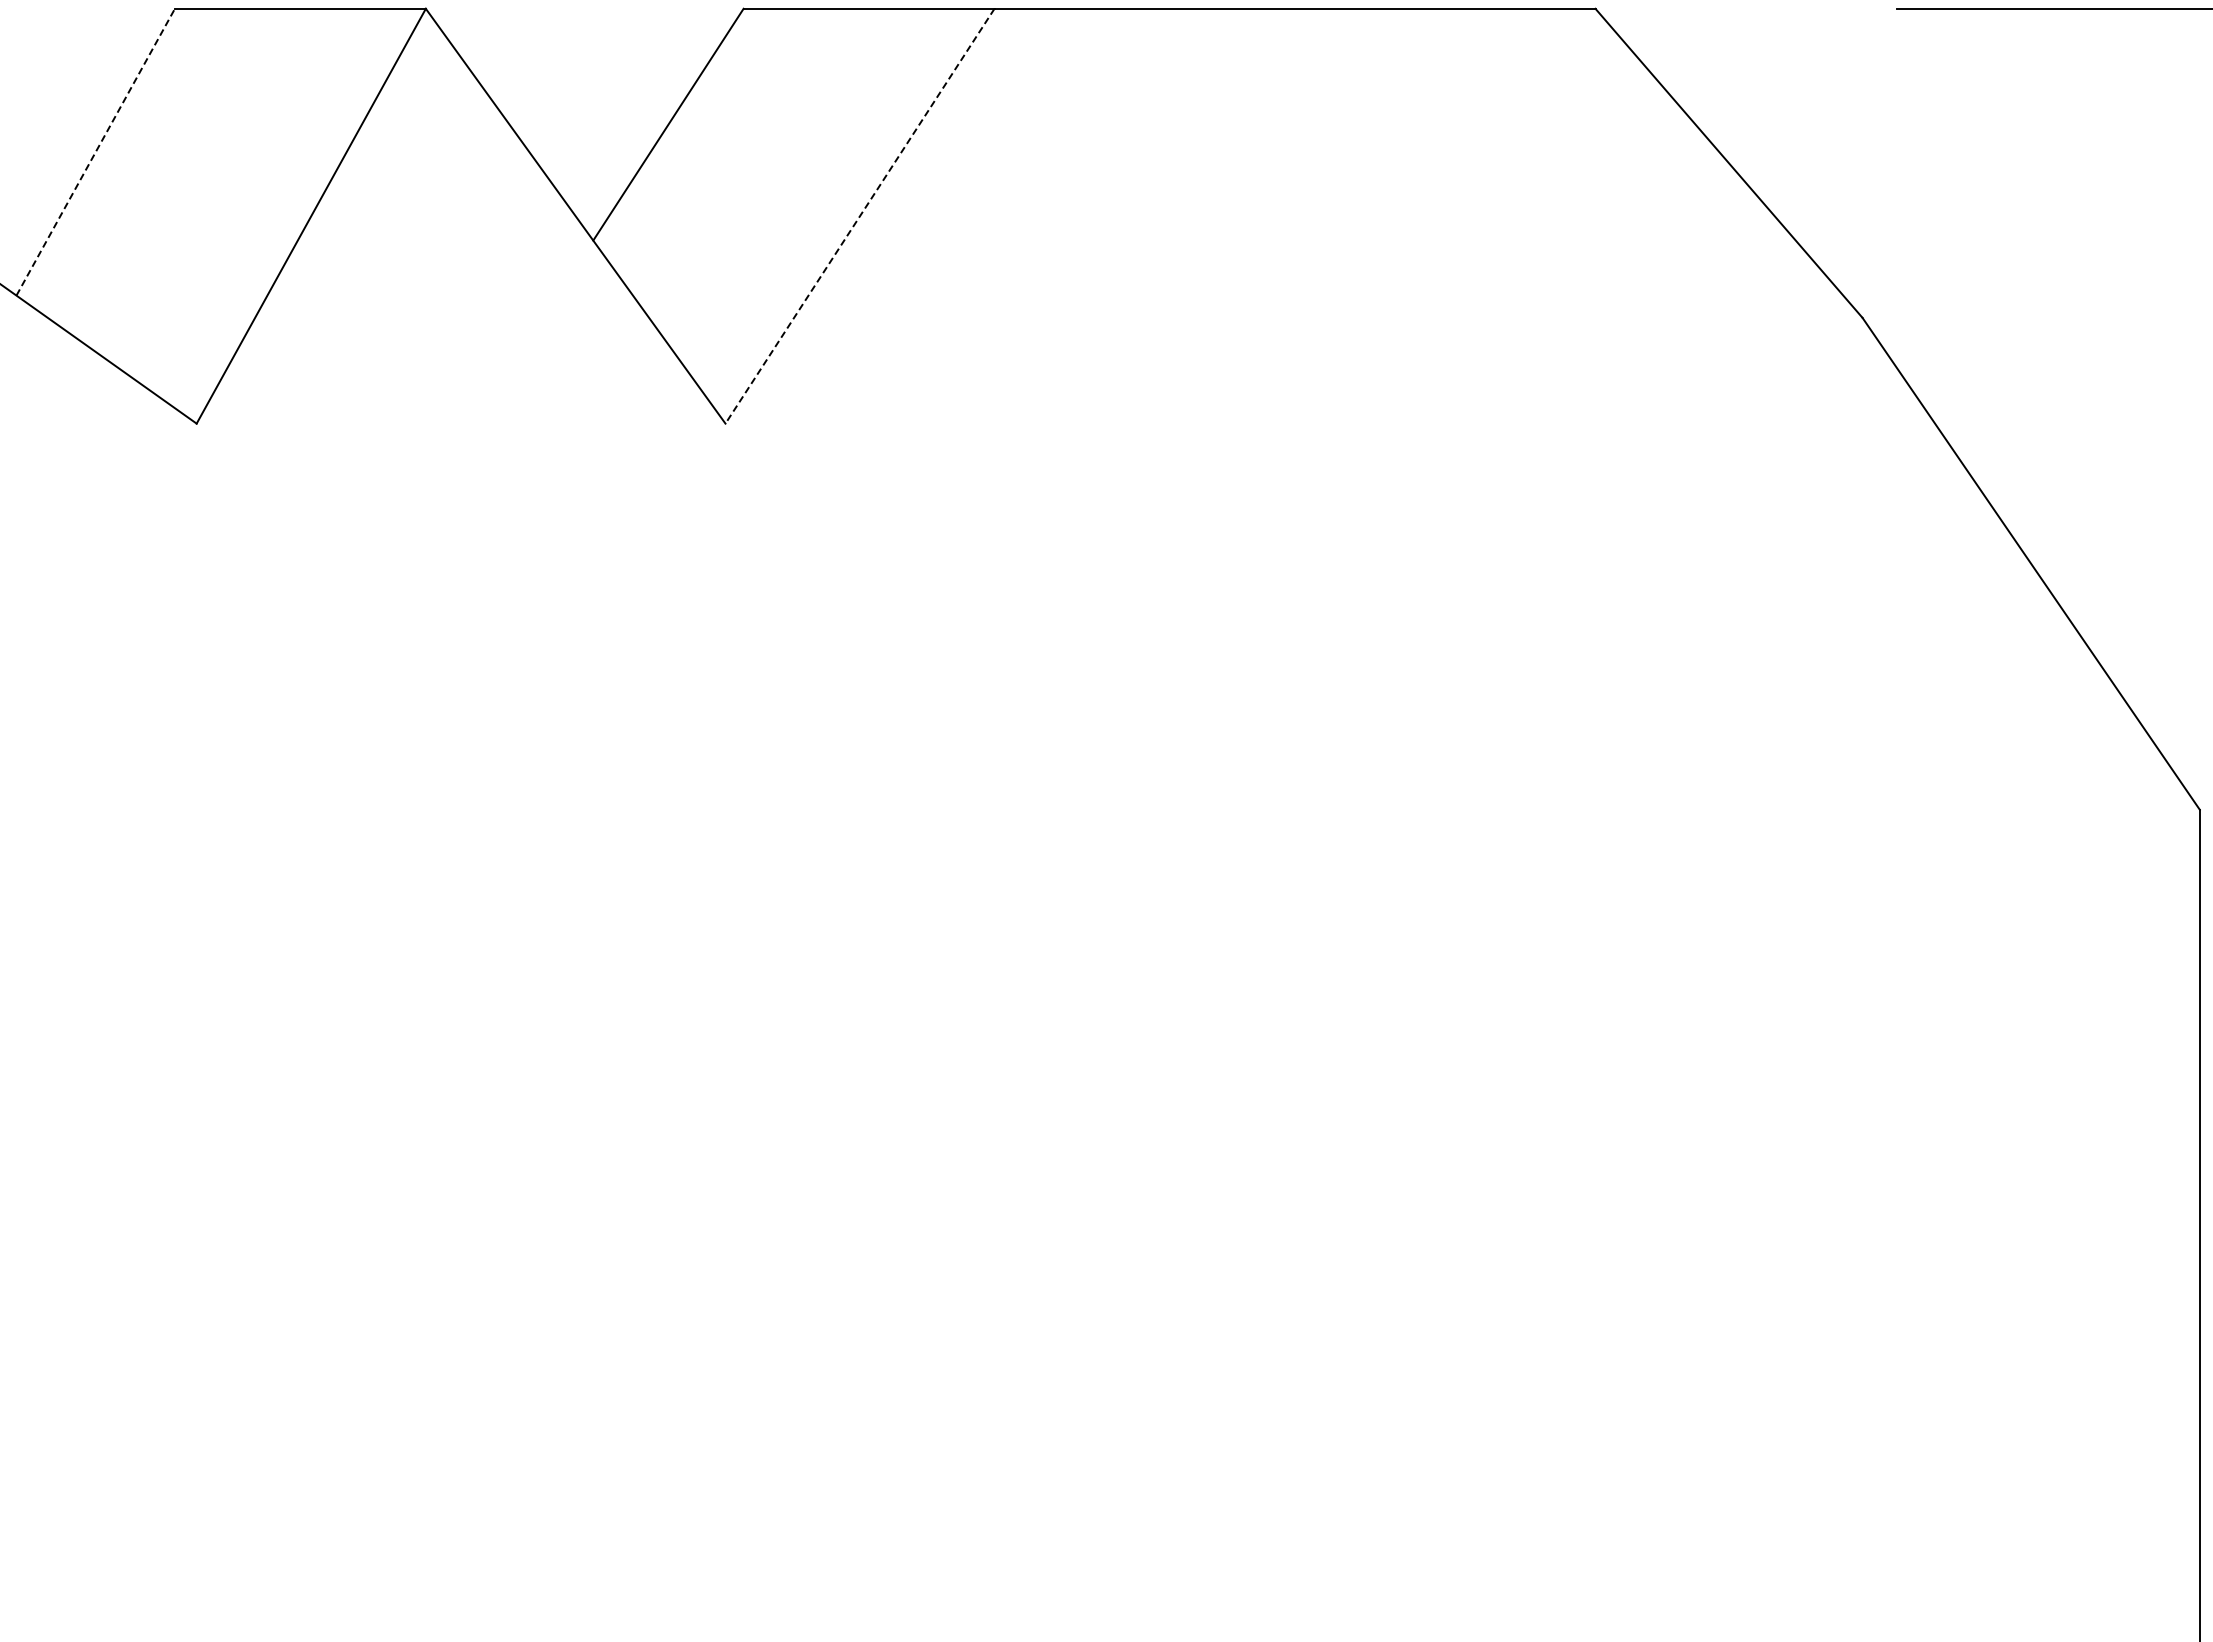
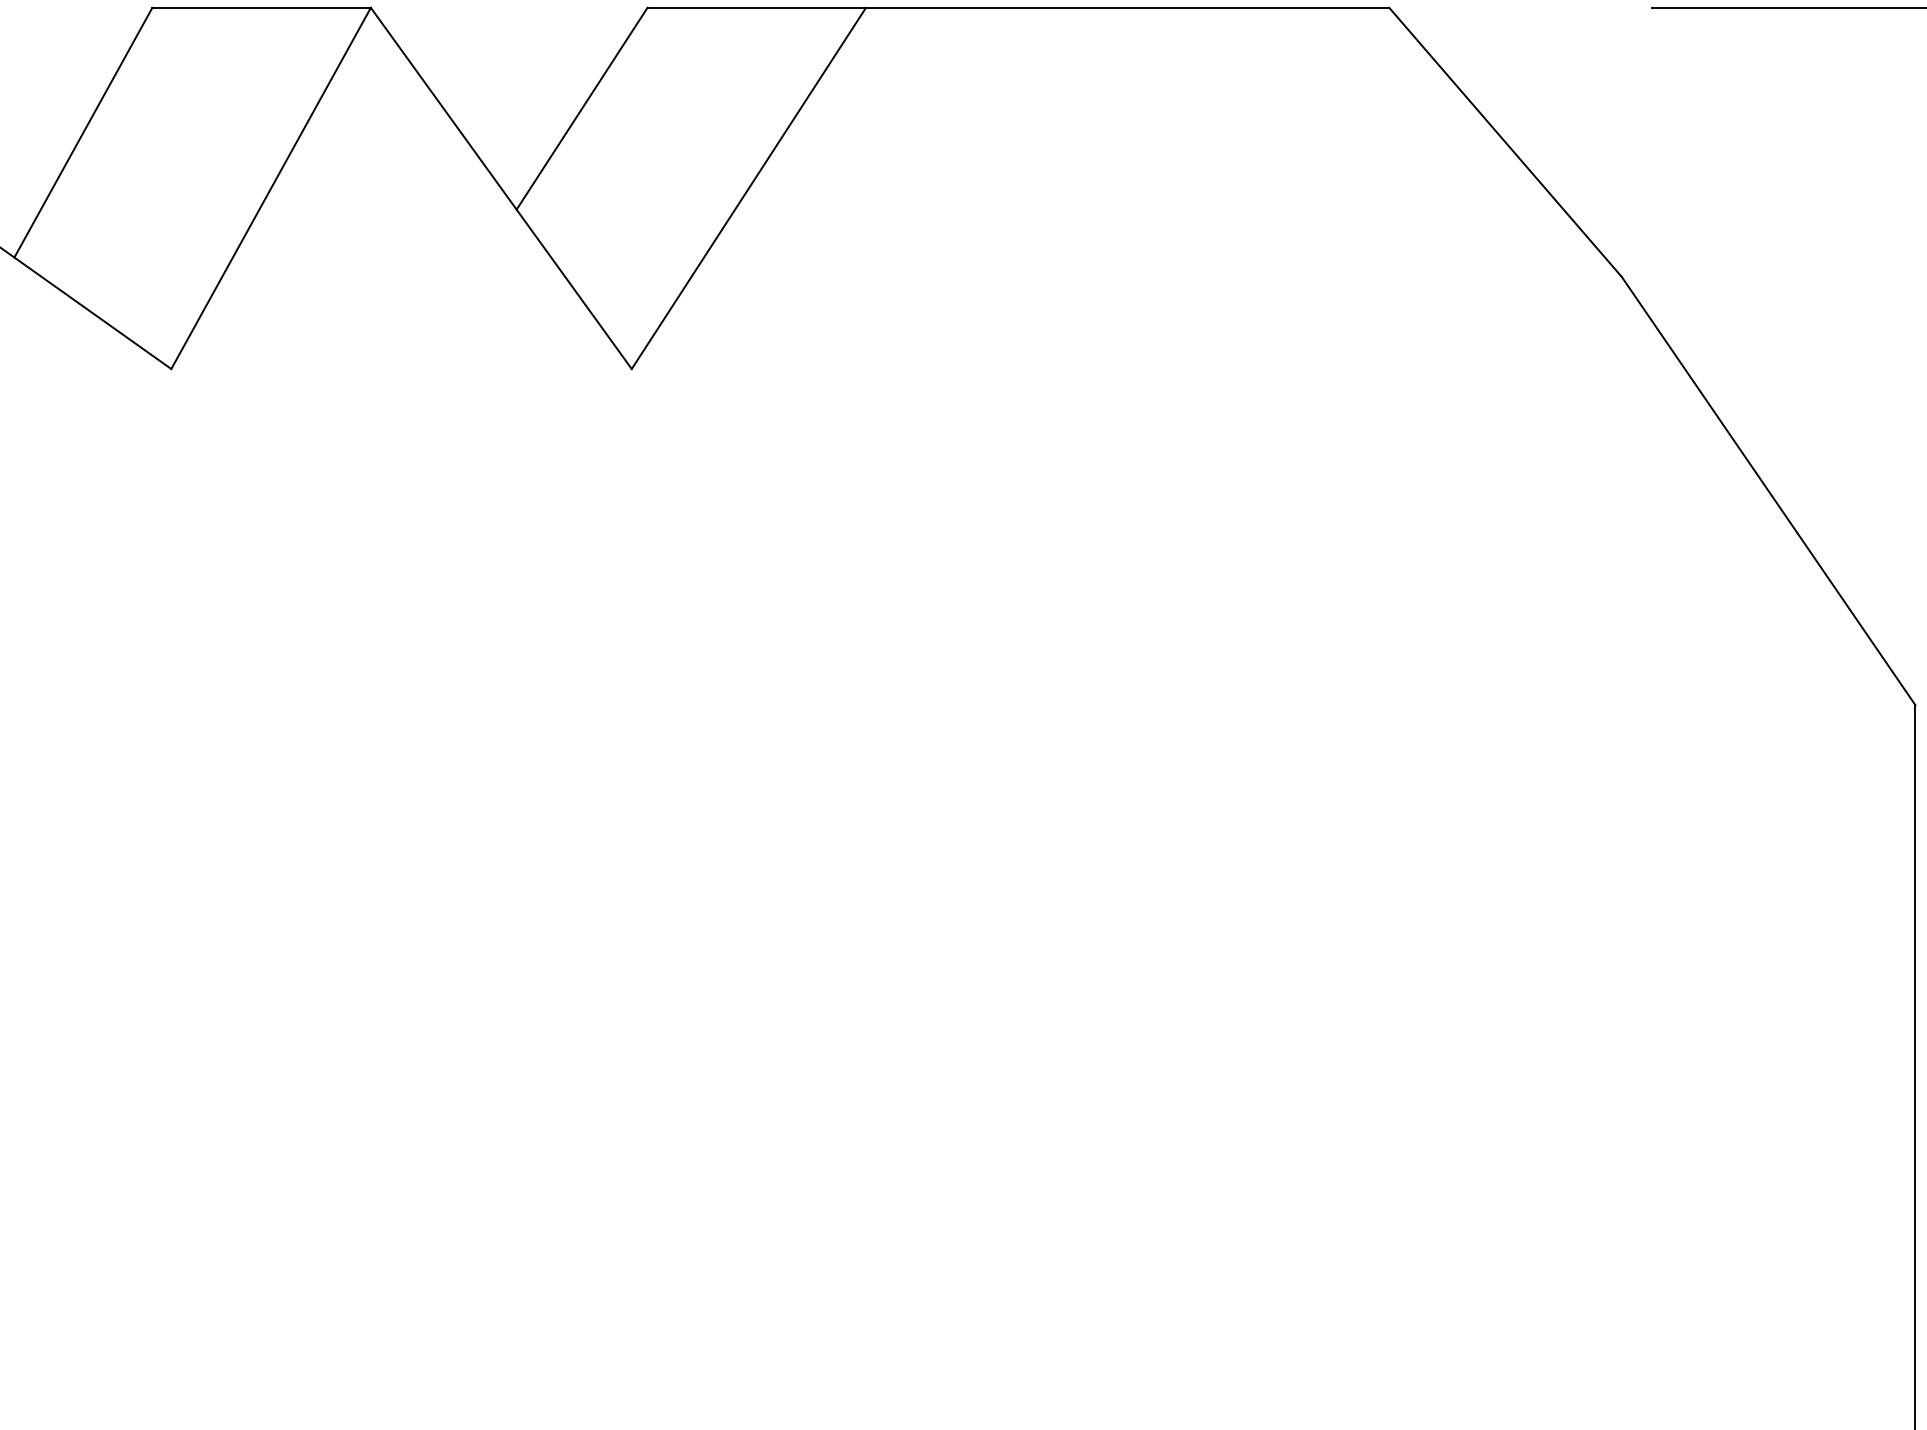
line: (95, 152) -> (83, 132), dashed -> solid
line: (859, 216) -> (748, 188), dashed -> solid

